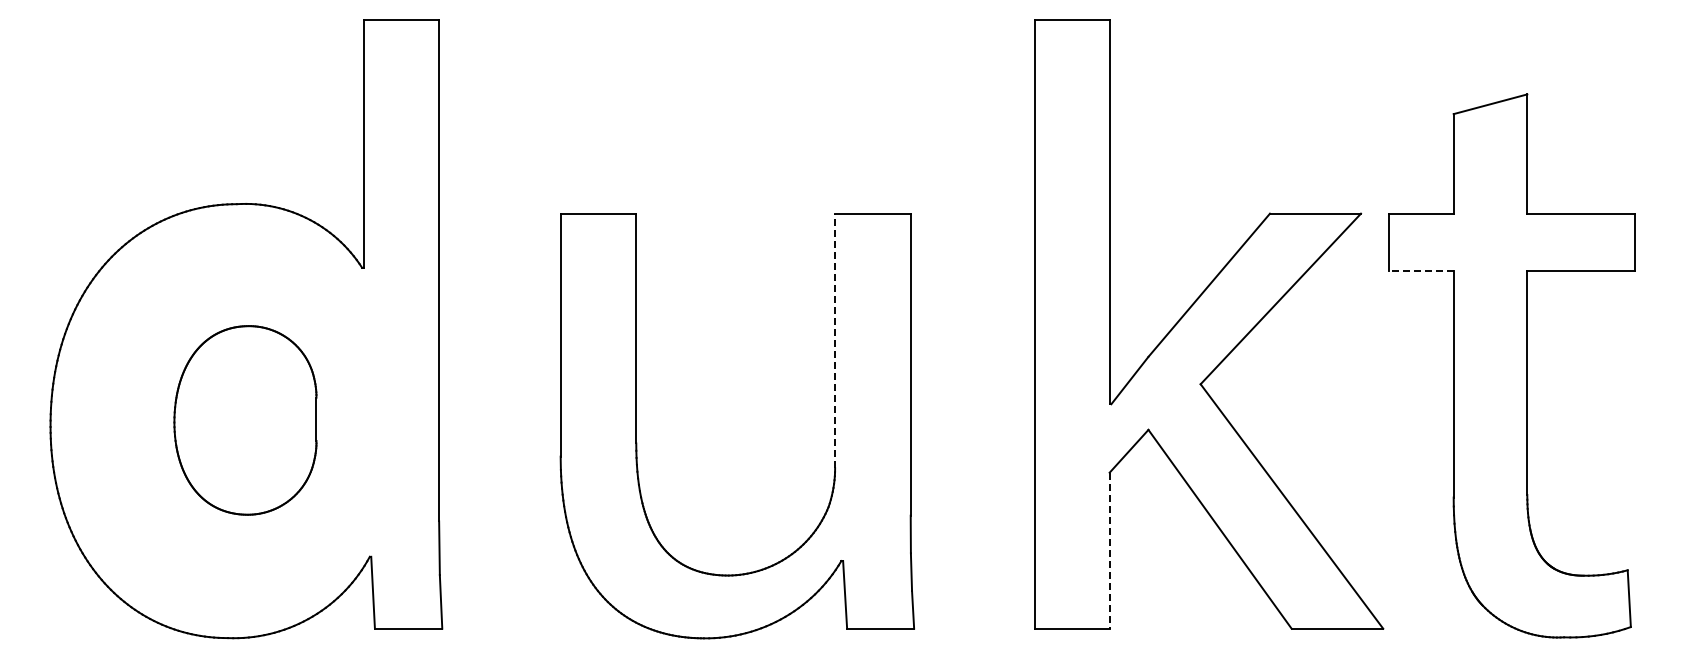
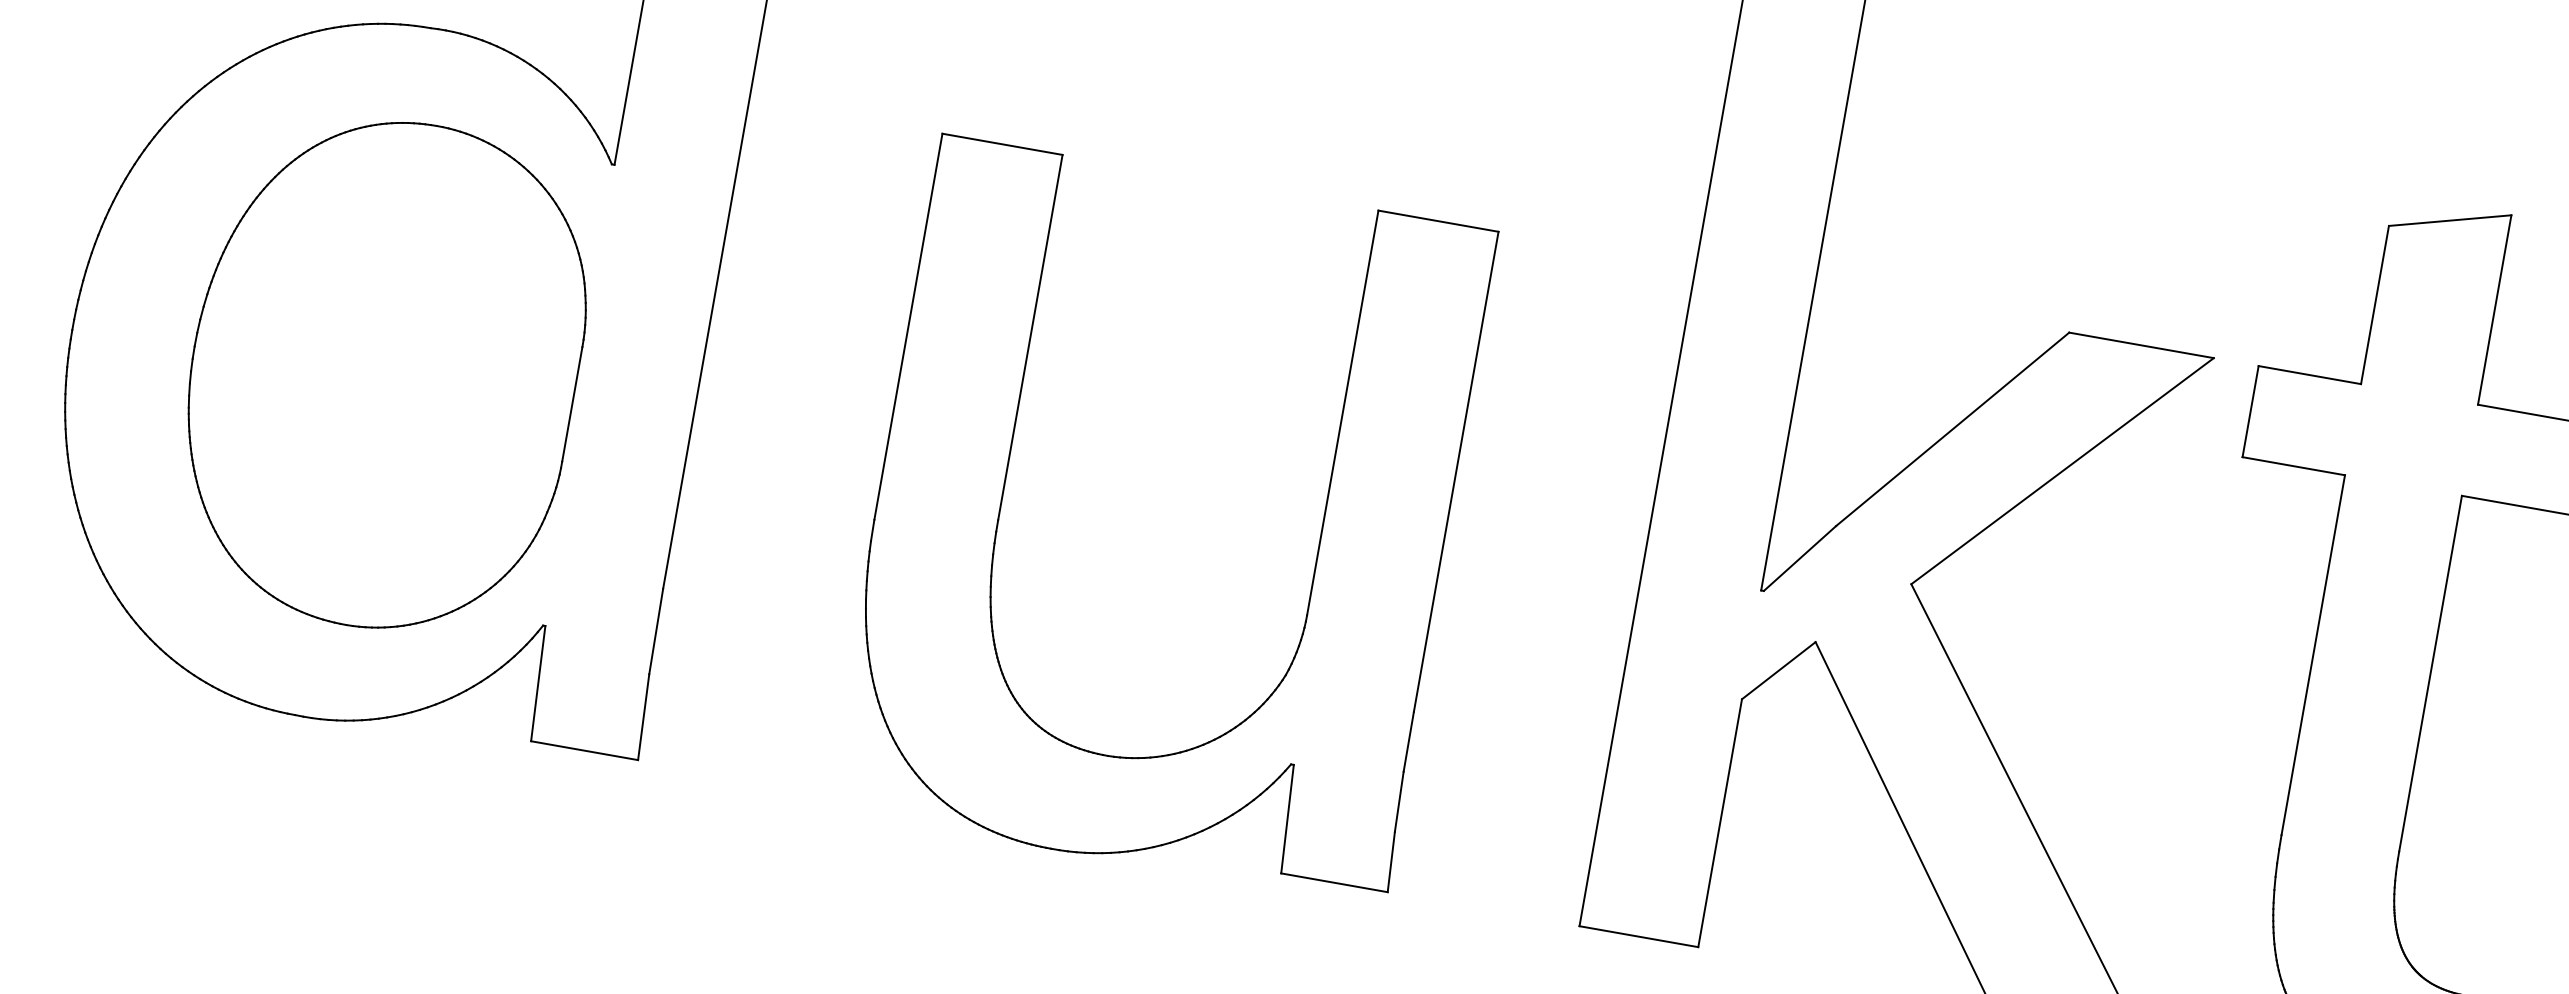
line: (1420, 271) -> (2292, 466), dashed -> solid
line: (835, 340) -> (1343, 412), dashed -> solid
part: (245, 420) -> (383, 374), size x1.67
line: (1109, 551) -> (1719, 824), dashed -> solid

